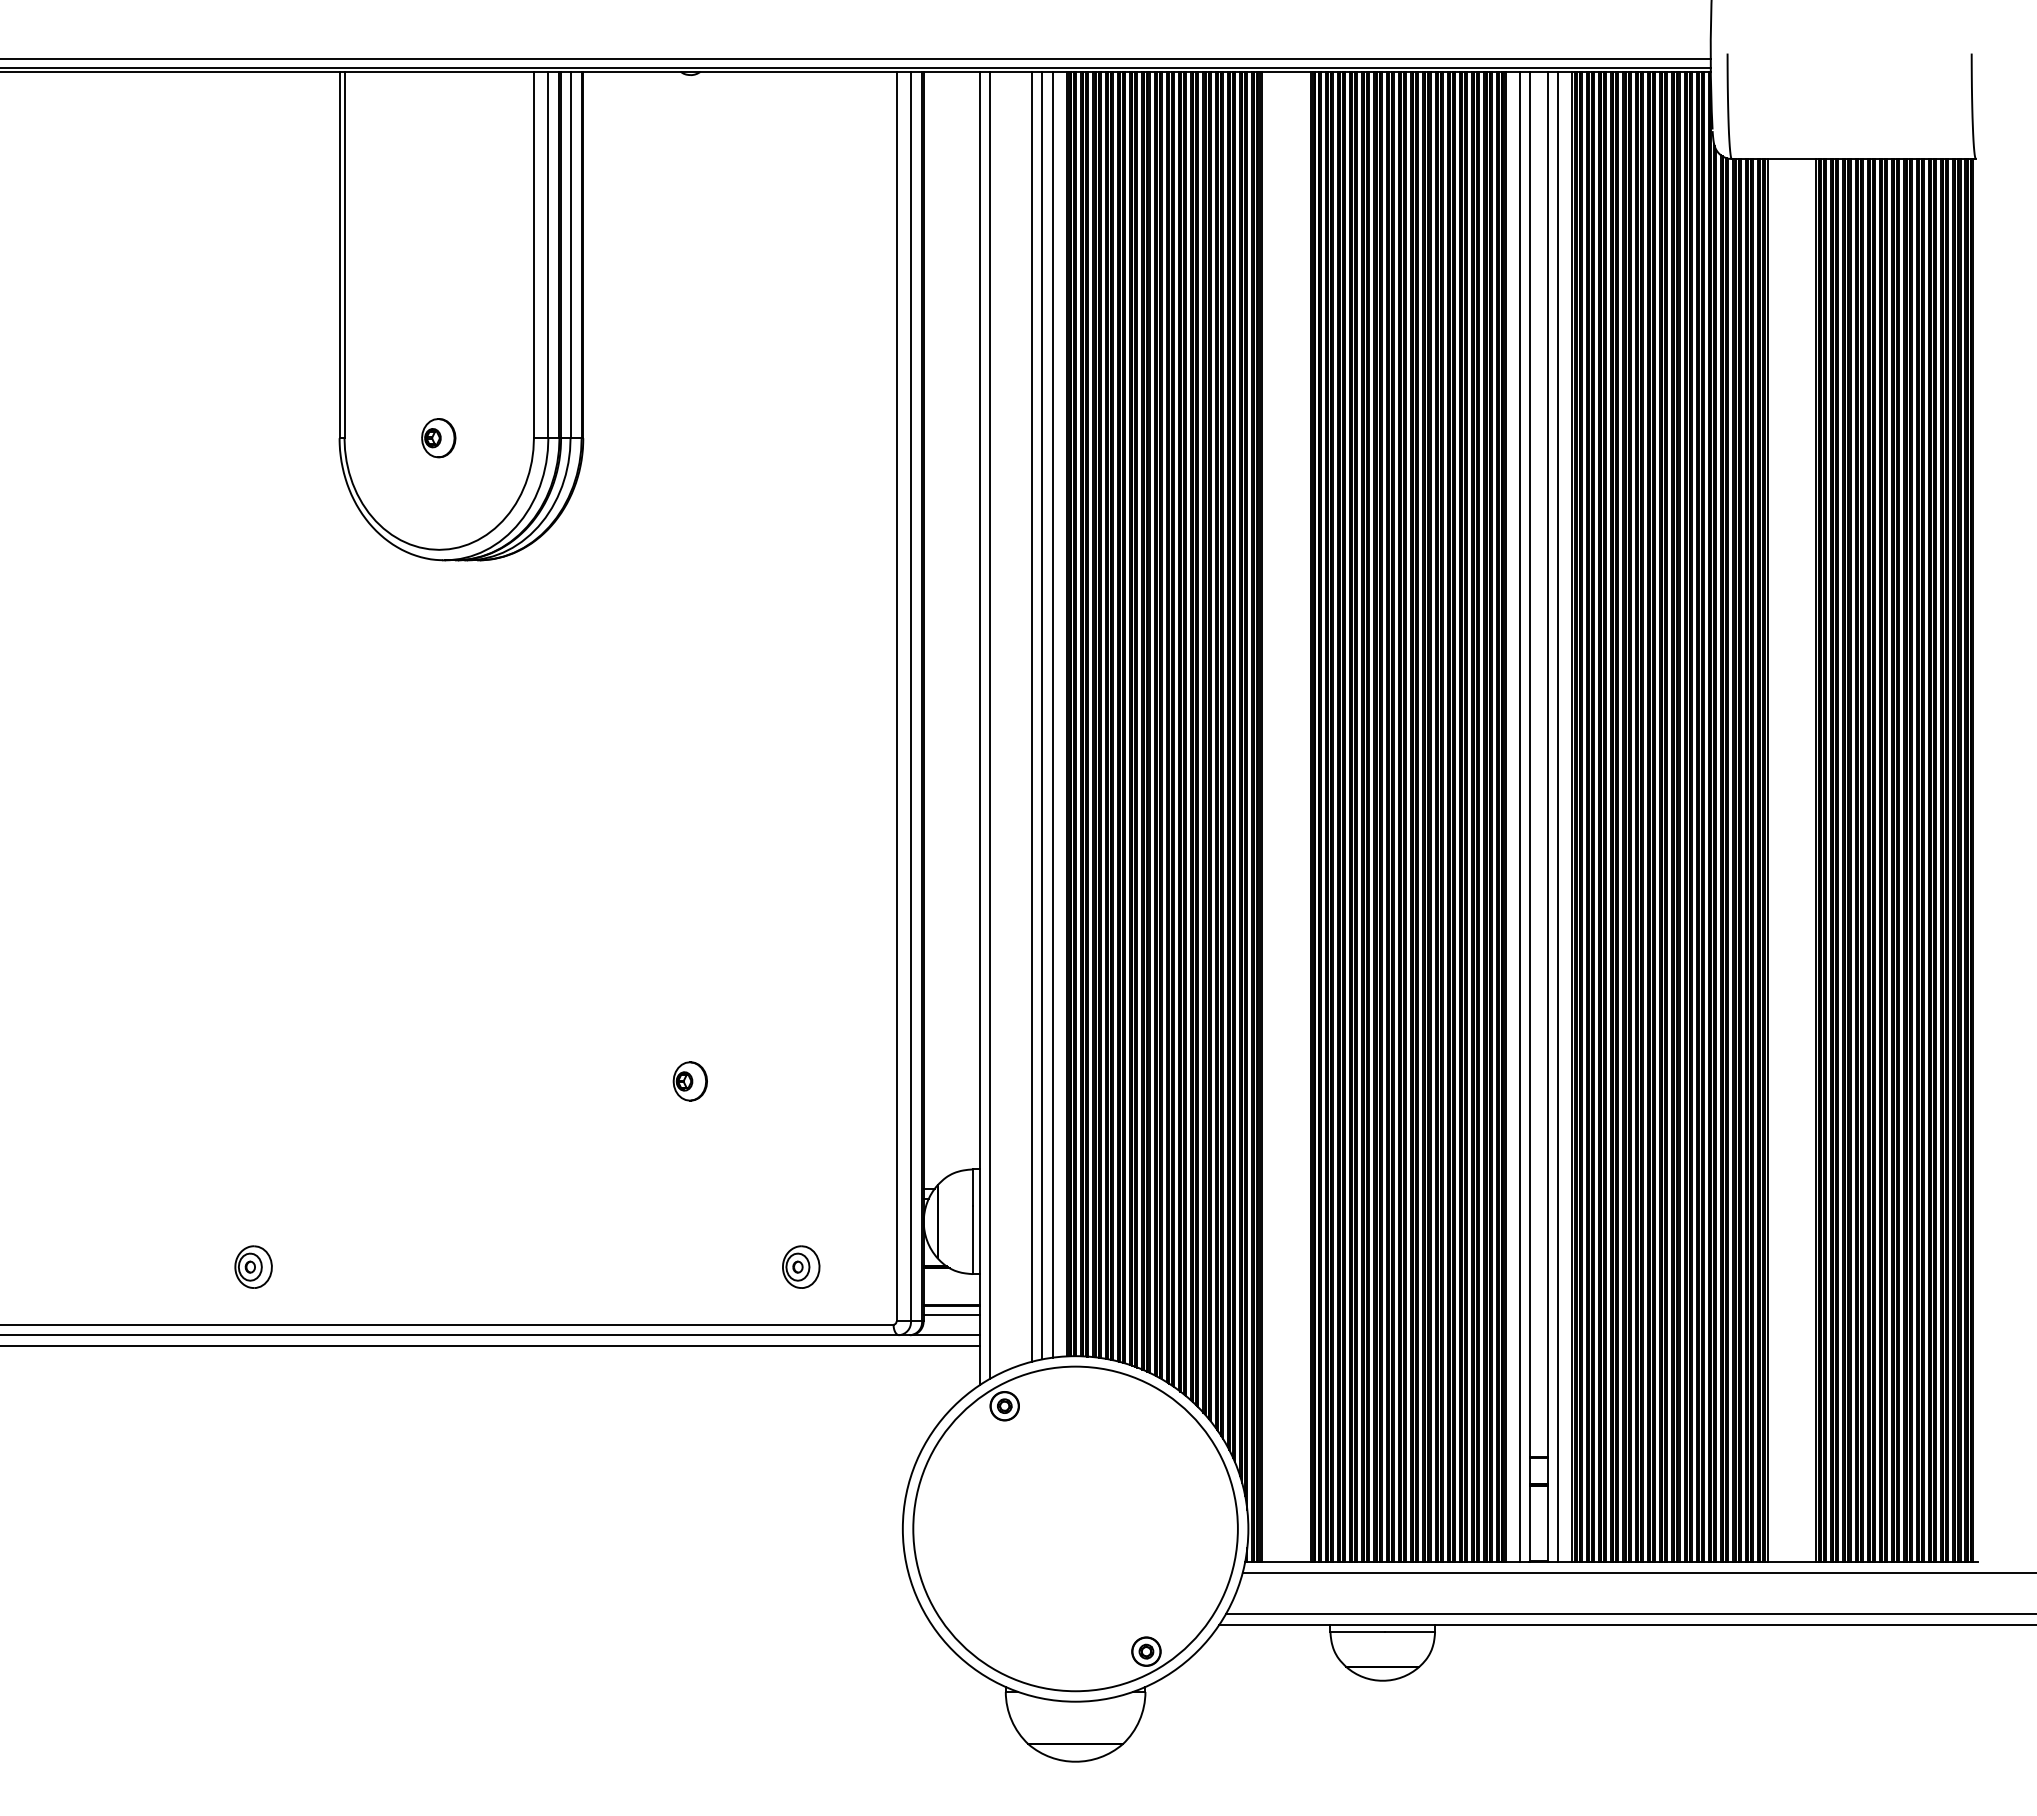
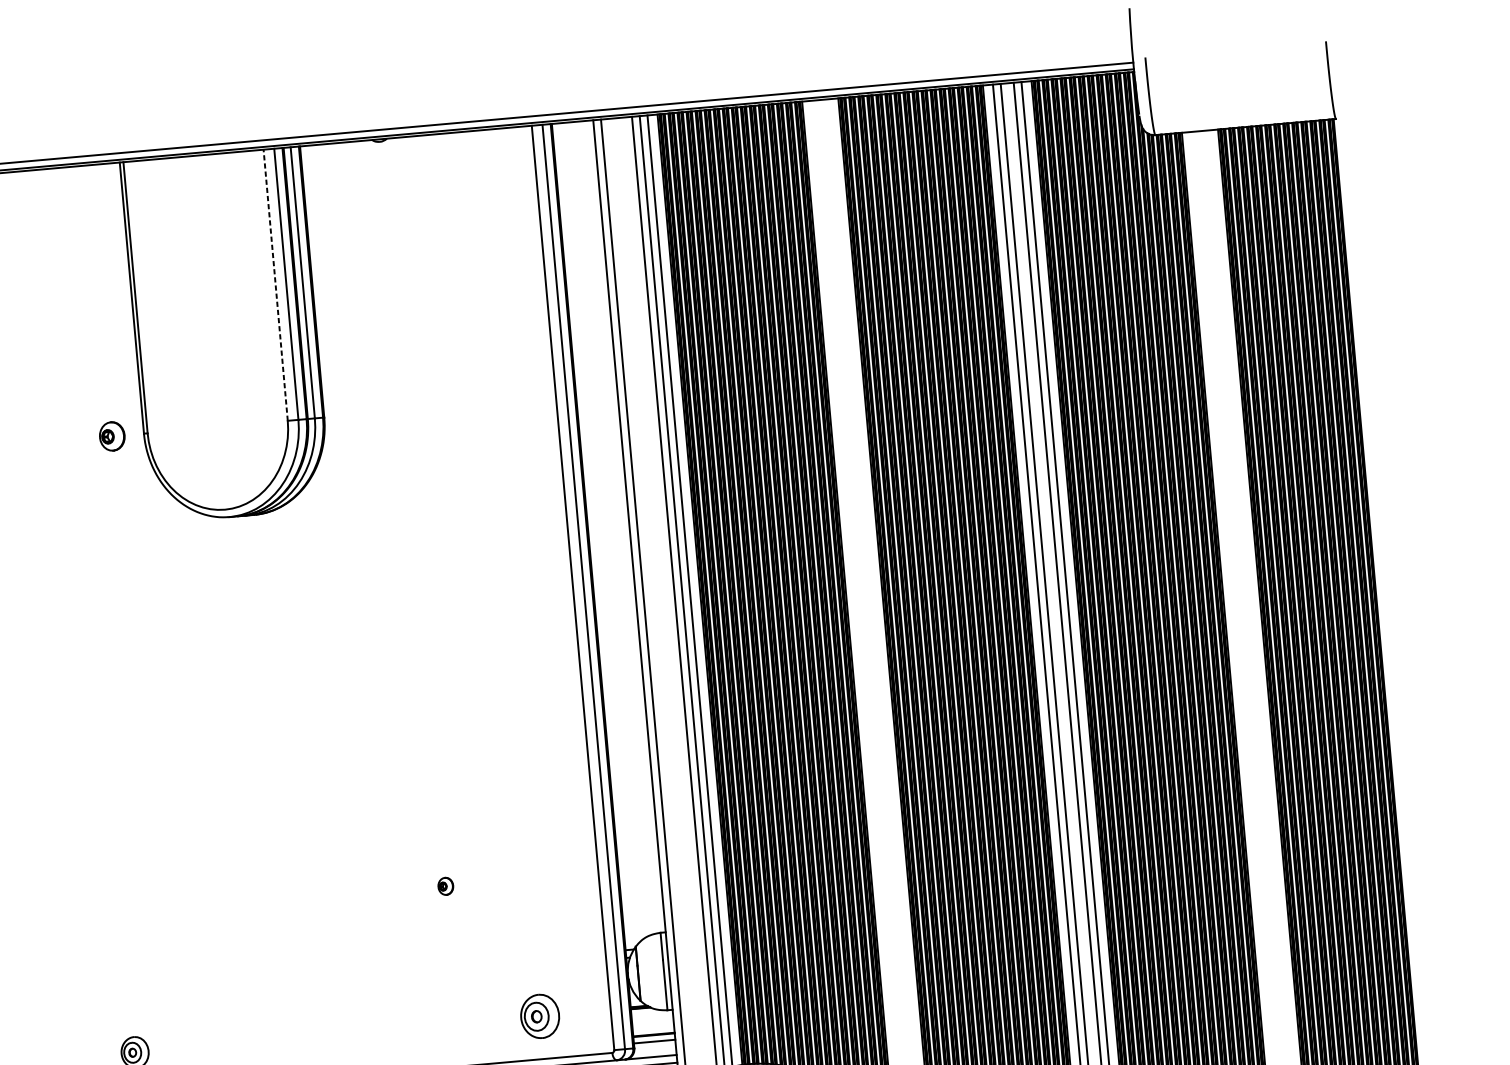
line: (533, 254) -> (275, 284), solid -> dashed
part: (438, 438) -> (112, 436), moved
part: (689, 1081) -> (445, 886), size x0.6
part: (801, 1266) -> (540, 1015), size x1.4

